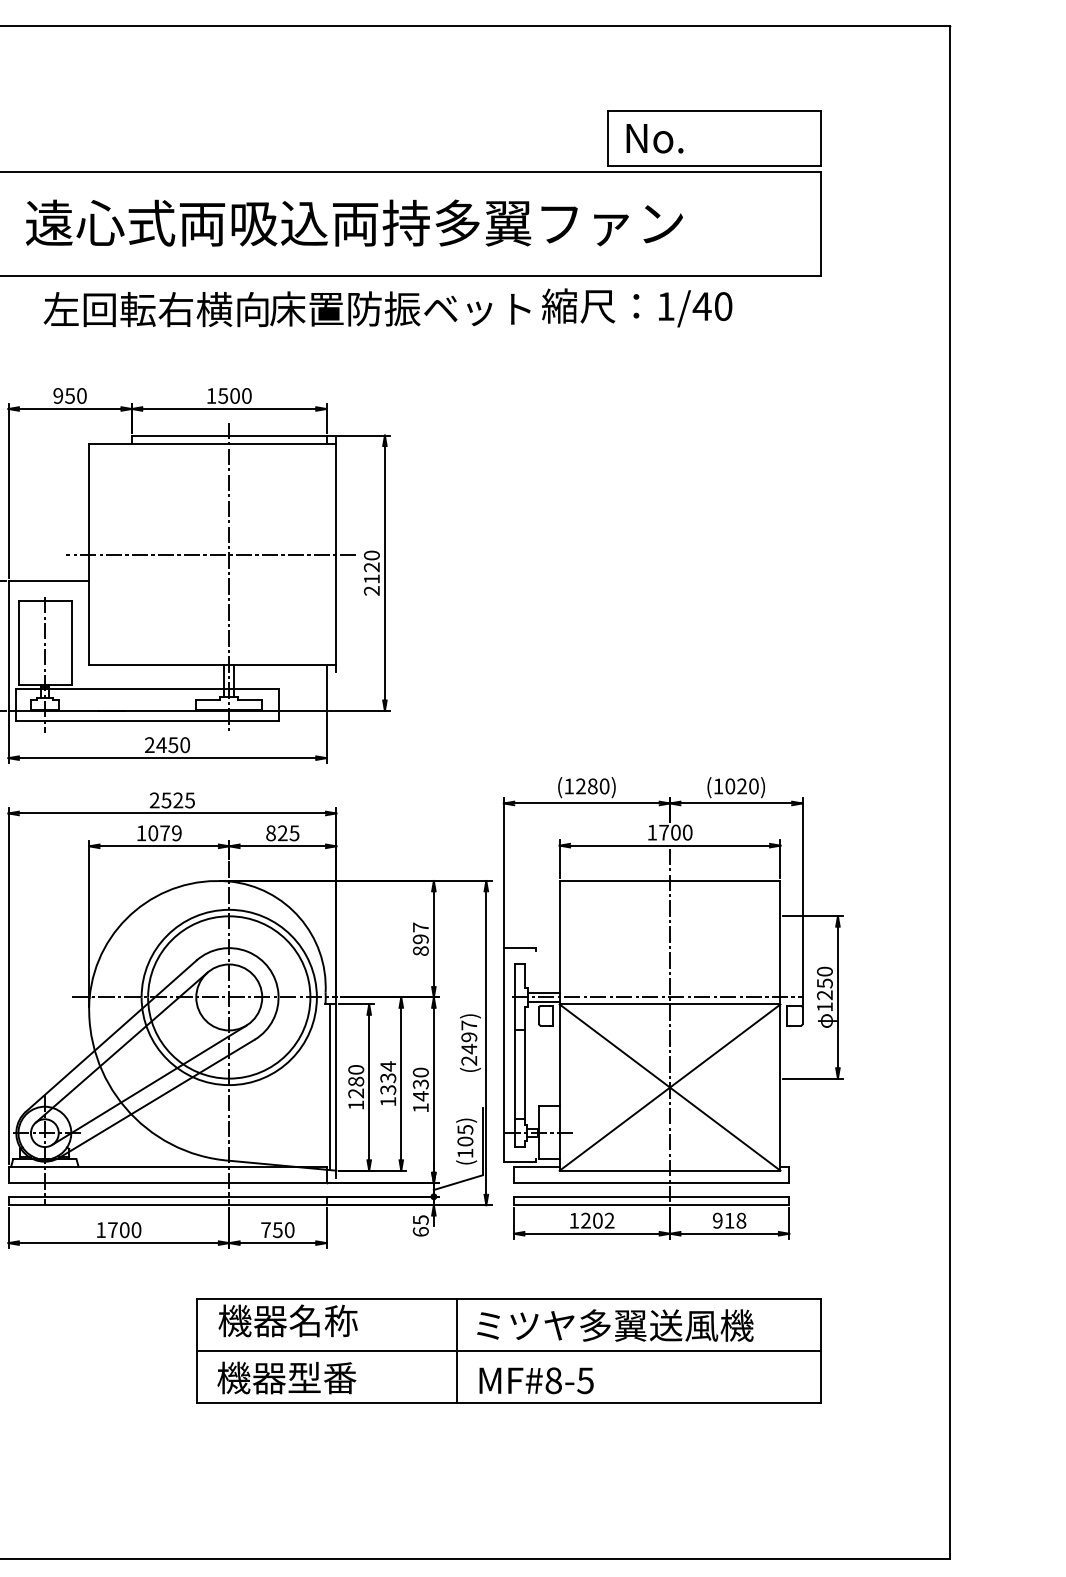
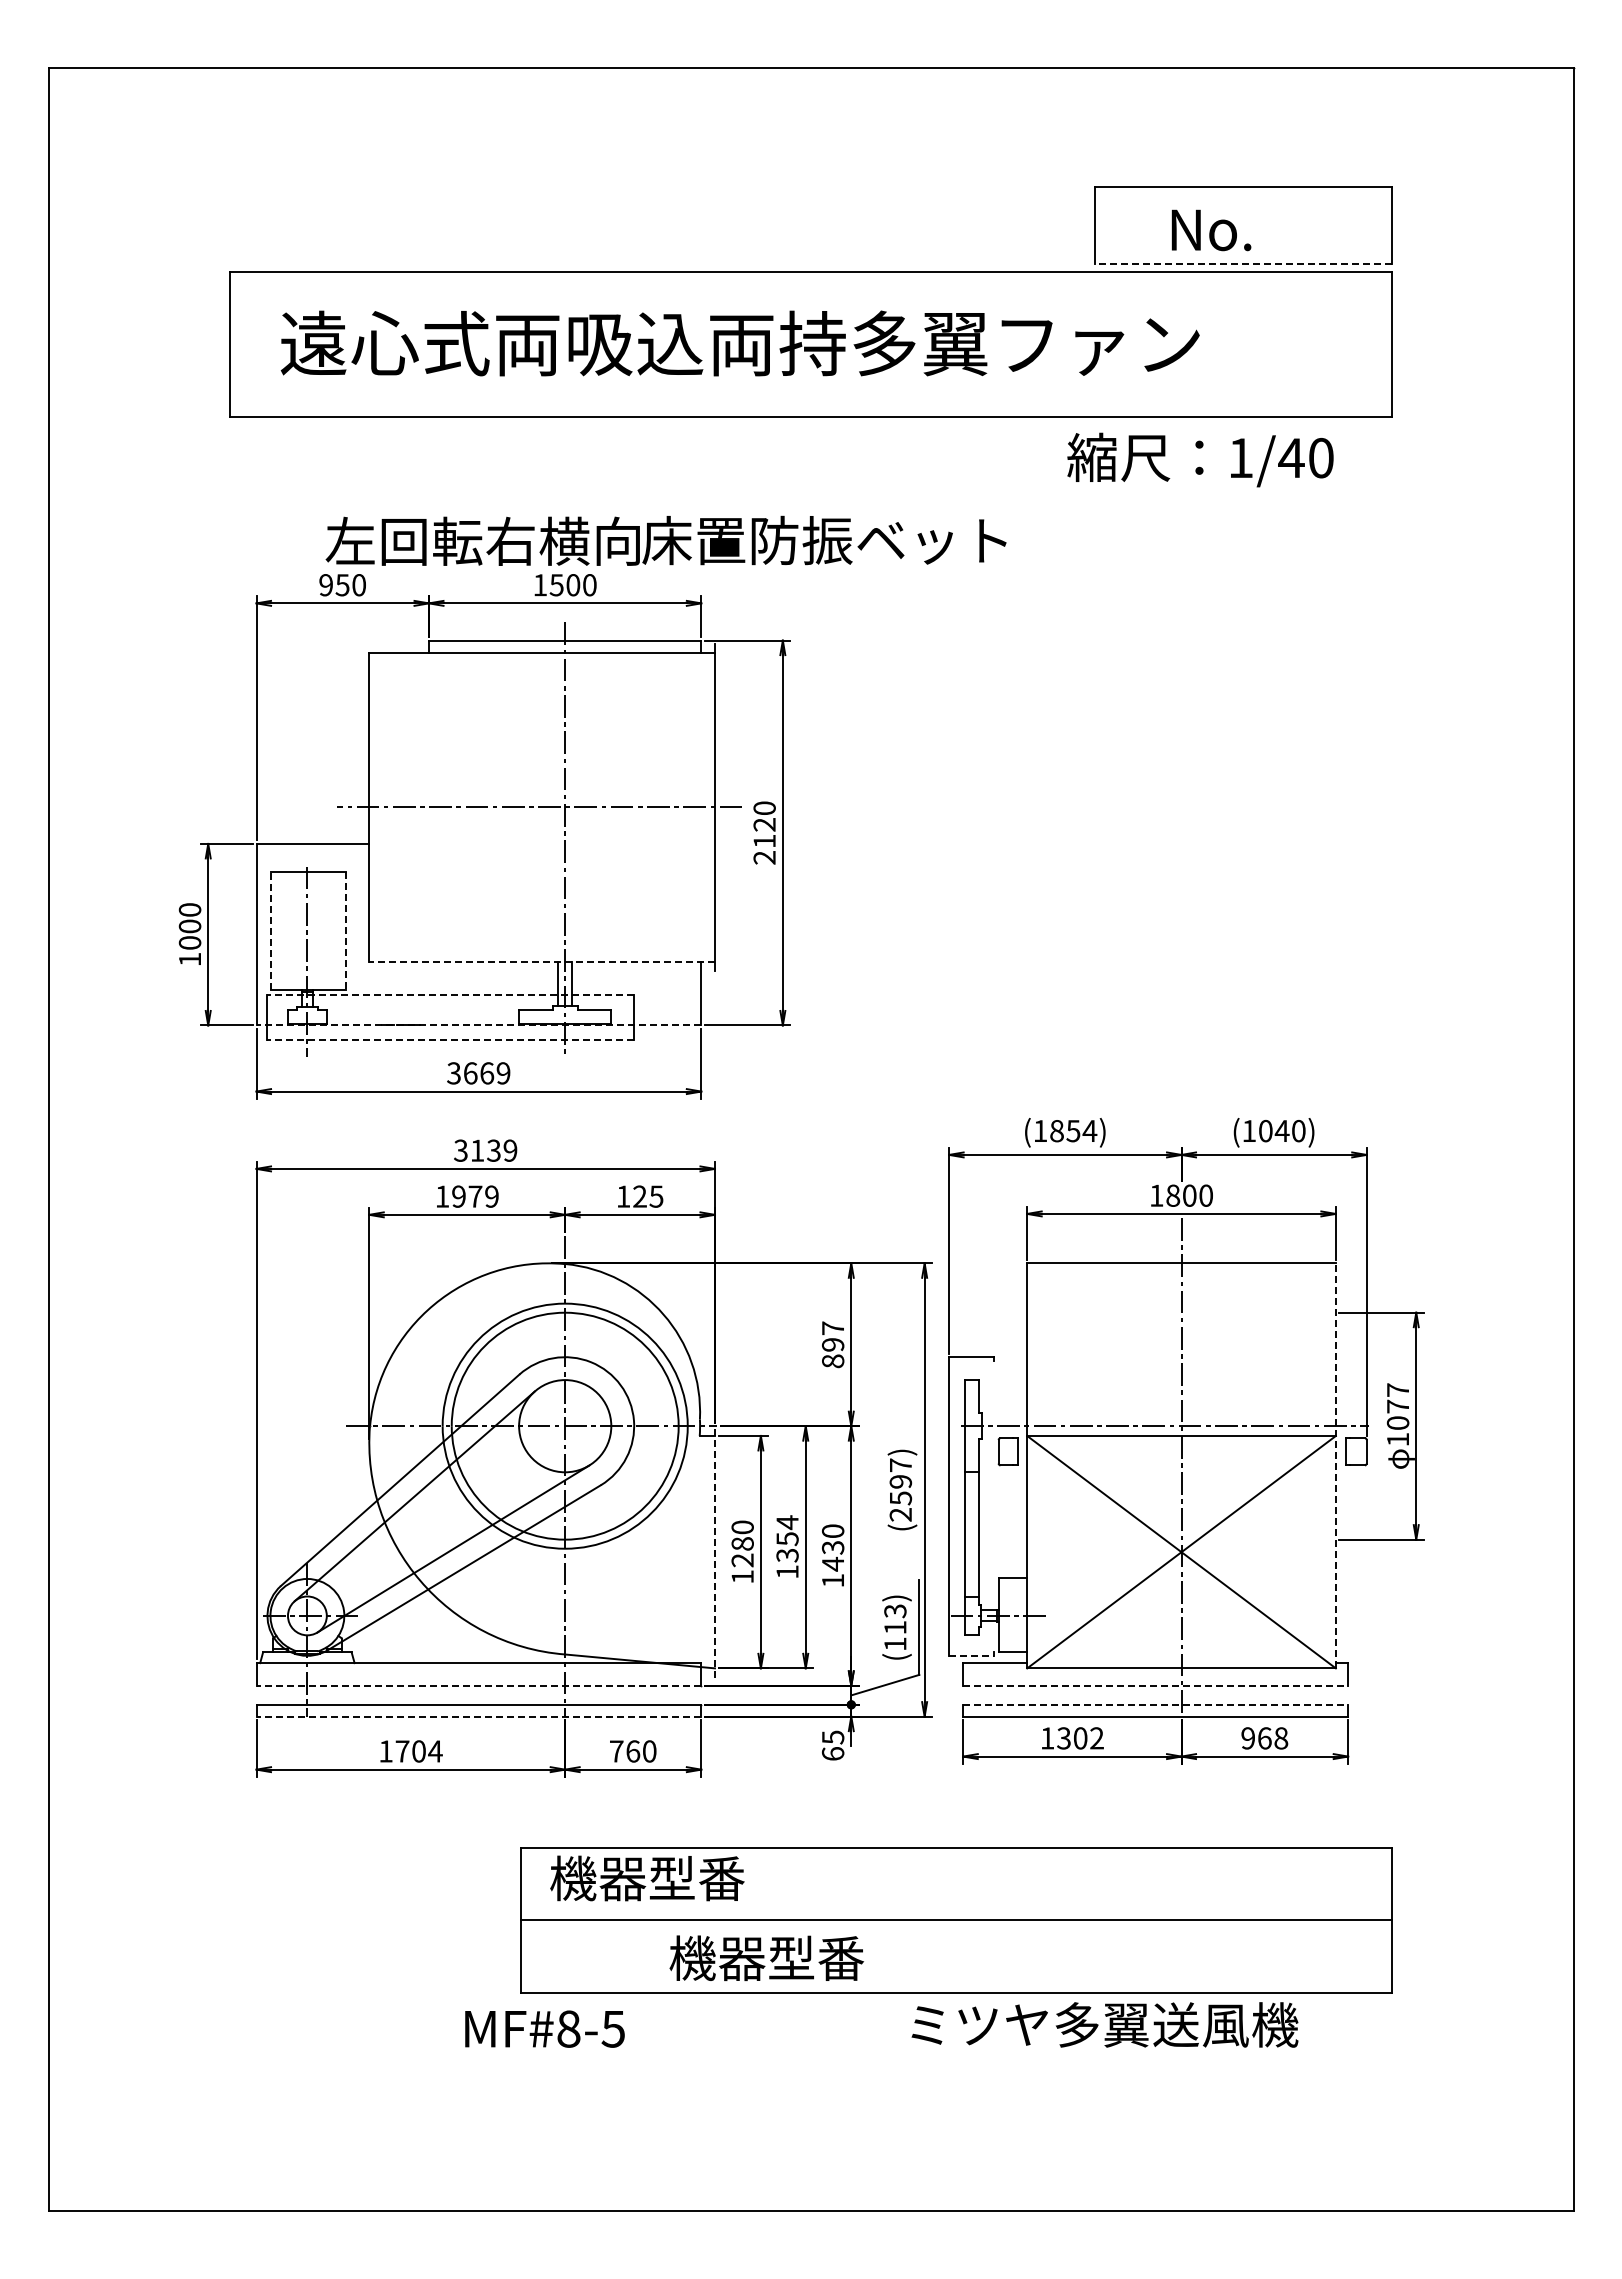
text: (655, 138) -> (1211, 230), moved
line: (714, 165) -> (1243, 263), solid -> dashed
text: (637, 307) -> (1200, 459), moved
text: (286, 308) -> (665, 540), moved
line: (19, 642) -> (271, 930), solid -> dashed
line: (72, 642) -> (345, 930), solid -> dashed
line: (213, 665) -> (542, 961), solid -> dashed
line: (147, 689) -> (450, 995), solid -> dashed
line: (167, 710) -> (478, 1025), solid -> dashed
line: (147, 720) -> (450, 1039), solid -> dashed
text: (167, 745) -> (478, 1073), 2450 -> 3669
text: (592, 785) -> (1073, 1130), (1280) -> (1854)
text: (741, 785) -> (1281, 1130), (1020) -> (1040)
text: (172, 800) -> (485, 1150), 2525 -> 3139
text: (664, 832) -> (1173, 1195), 1700 -> 1800
text: (152, 833) -> (458, 1196), 1079 -> 1979
text: (270, 833) -> (623, 1196), 825 -> 125
text: (824, 983) -> (1397, 1406), 1250 -> 1077
line: (543, 992) -> (1004, 1419), removed
line: (543, 1002) -> (1004, 1433), removed
line: (780, 1025) -> (1335, 1465), solid -> dashed
text: (469, 1049) -> (901, 1498), (2497) -> (2597)
text: (388, 1077) -> (787, 1538), 1334 -> 1354
line: (329, 1087) -> (705, 1551), removed
line: (336, 1087) -> (714, 1552), solid -> dashed
text: (465, 1135) -> (895, 1619), (105) -> (113)
line: (519, 1161) -> (971, 1655), solid -> dashed
line: (167, 1182) -> (478, 1685), solid -> dashed
line: (652, 1182) -> (1156, 1685), solid -> dashed
line: (652, 1196) -> (1156, 1704), solid -> dashed
line: (167, 1205) -> (478, 1716), solid -> dashed
text: (585, 1220) -> (1063, 1738), 1202 -> 1302
text: (729, 1220) -> (1264, 1738), 918 -> 968
text: (136, 1230) -> (435, 1751), 1700 -> 1704
text: (278, 1230) -> (633, 1751), 750 -> 760
text: (323, 1320) -> (696, 1878), 機器名称 -> 機器型番
text: (614, 1325) -> (1104, 2024), moved
line: (456, 1350) -> (883, 1919), removed
text: (286, 1377) -> (766, 1957), moved
text: (536, 1380) -> (544, 2028), moved

